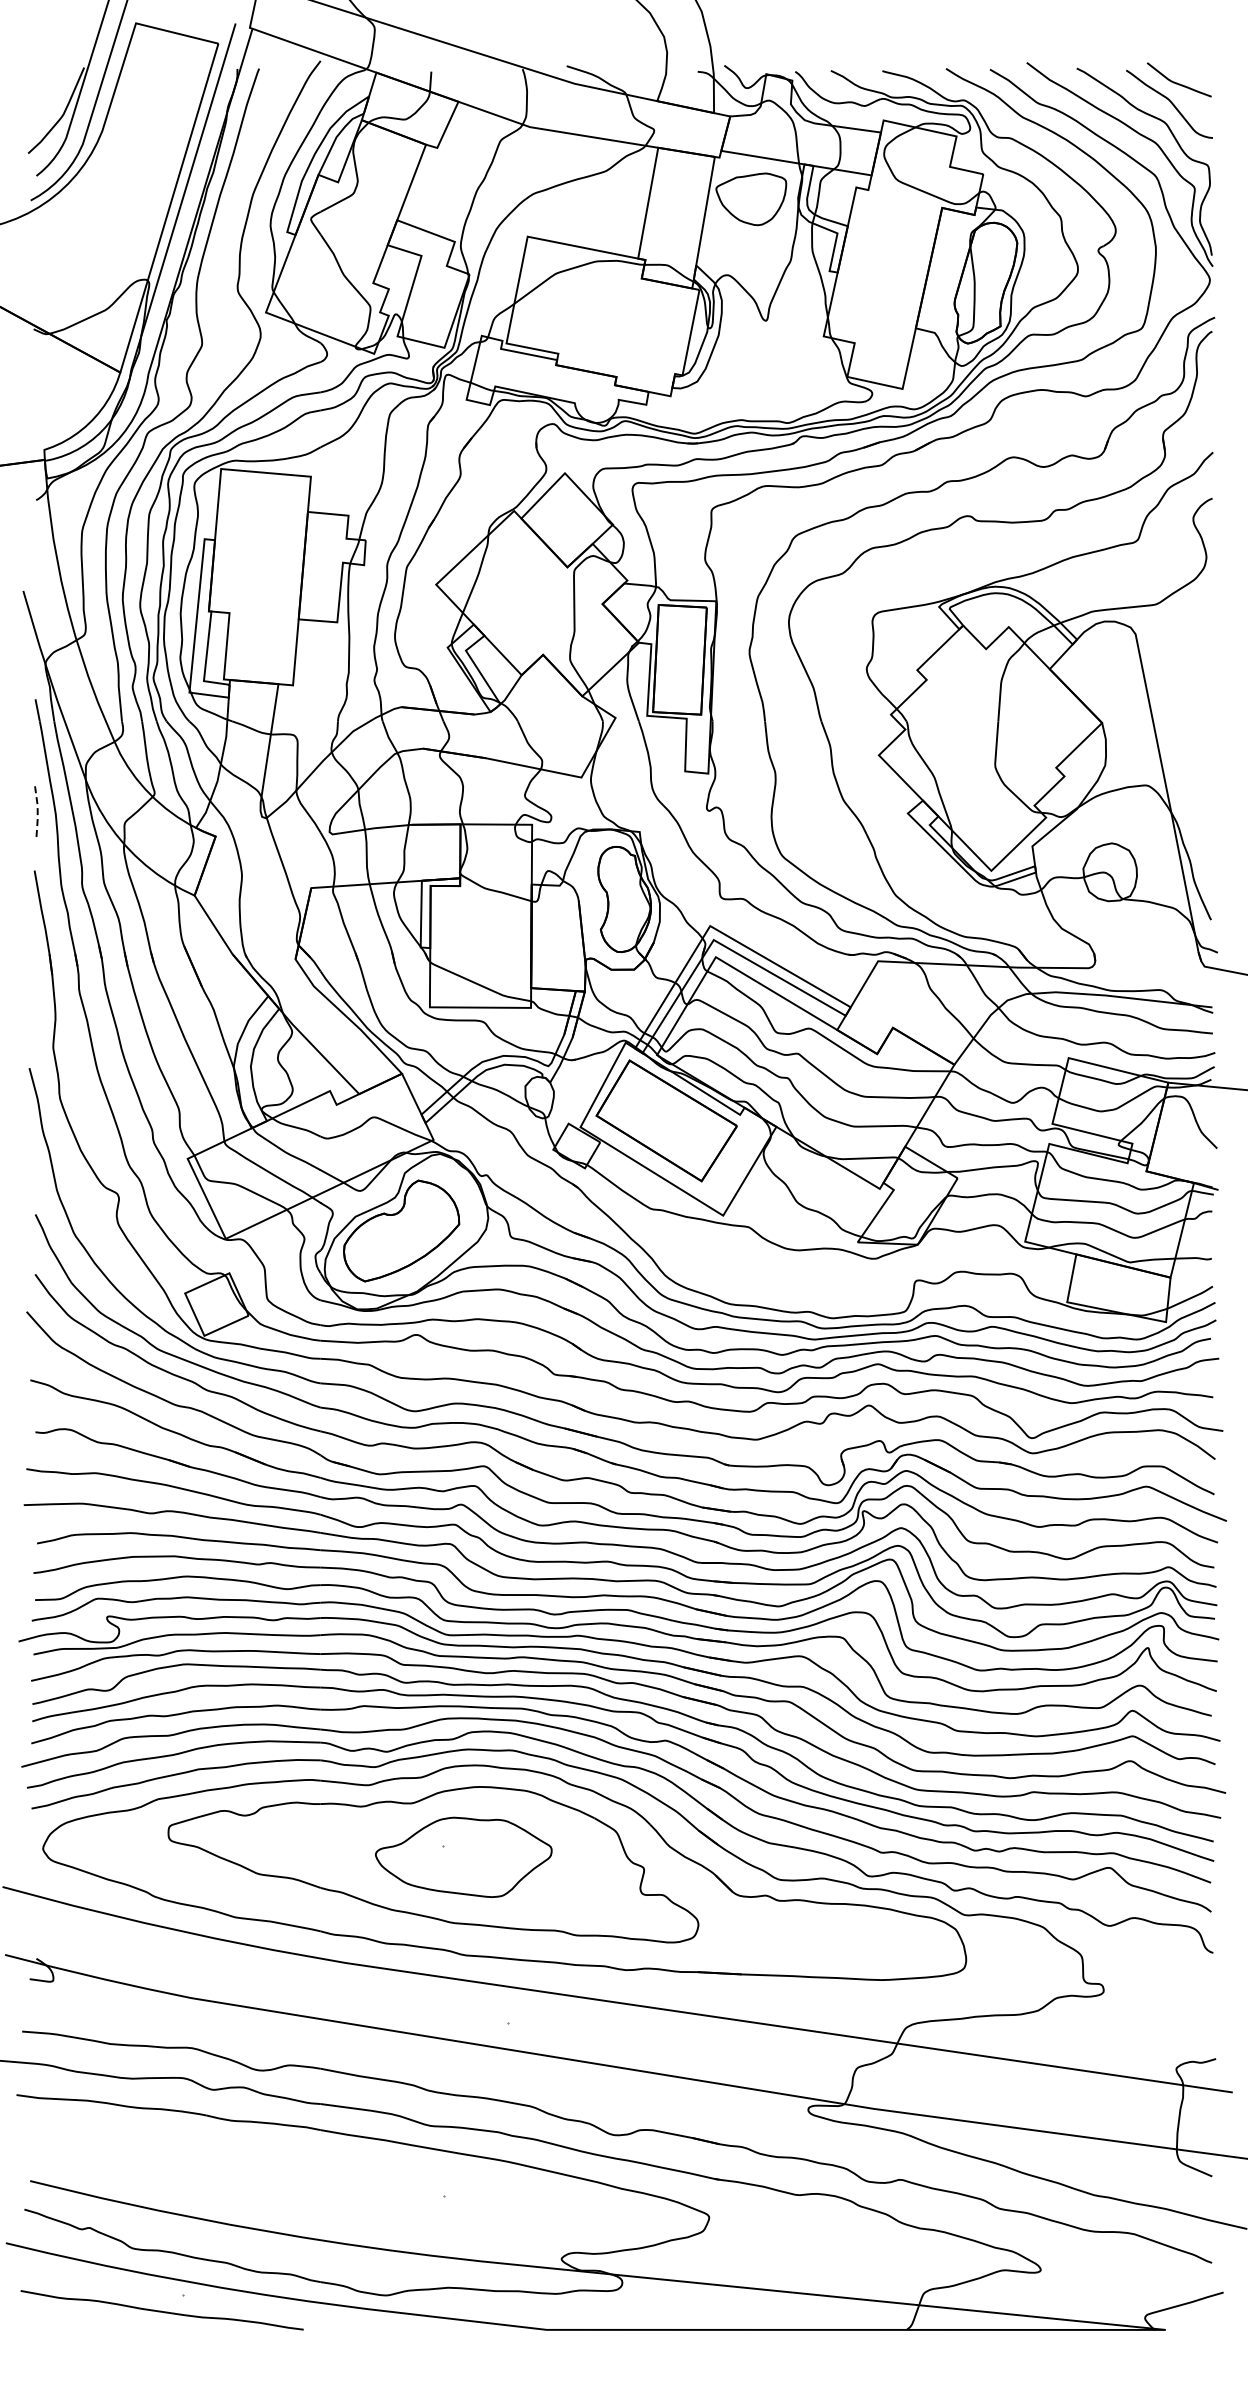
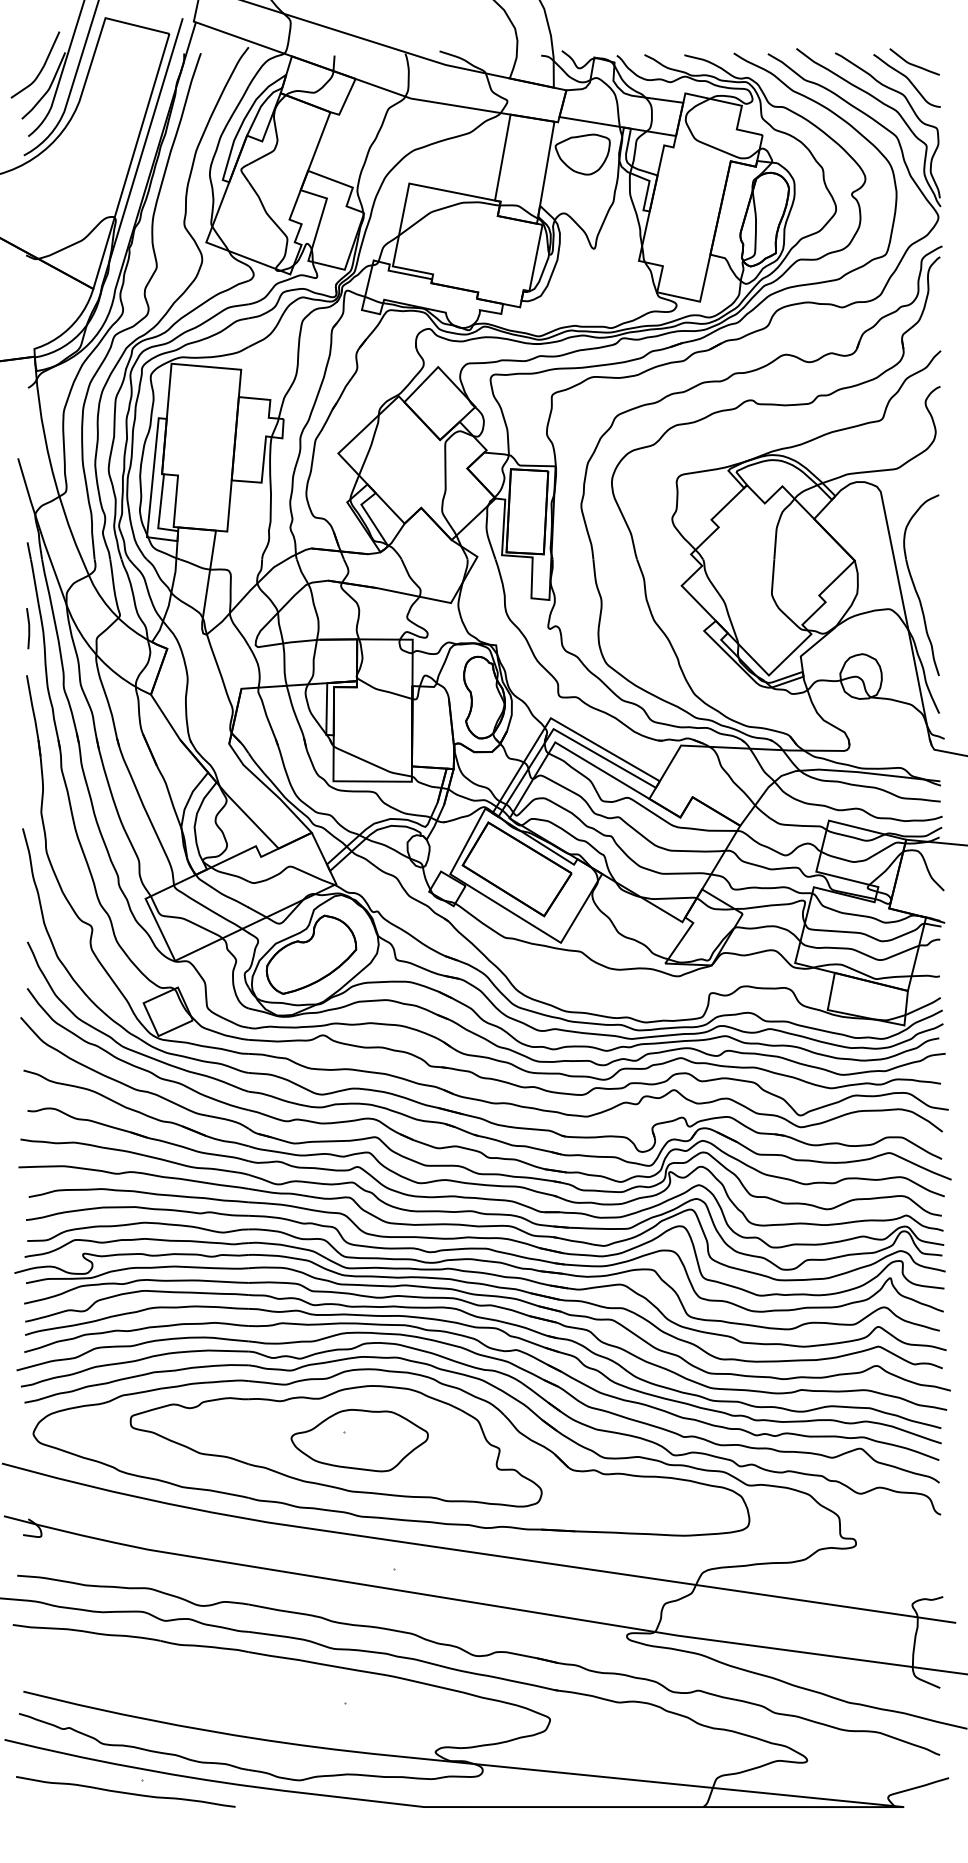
curve: (53, 88) -> (41, 68), added
part: (1180, 757) -> (915, 587), added
line: (37, 810) -> (29, 628), dashed -> solid

